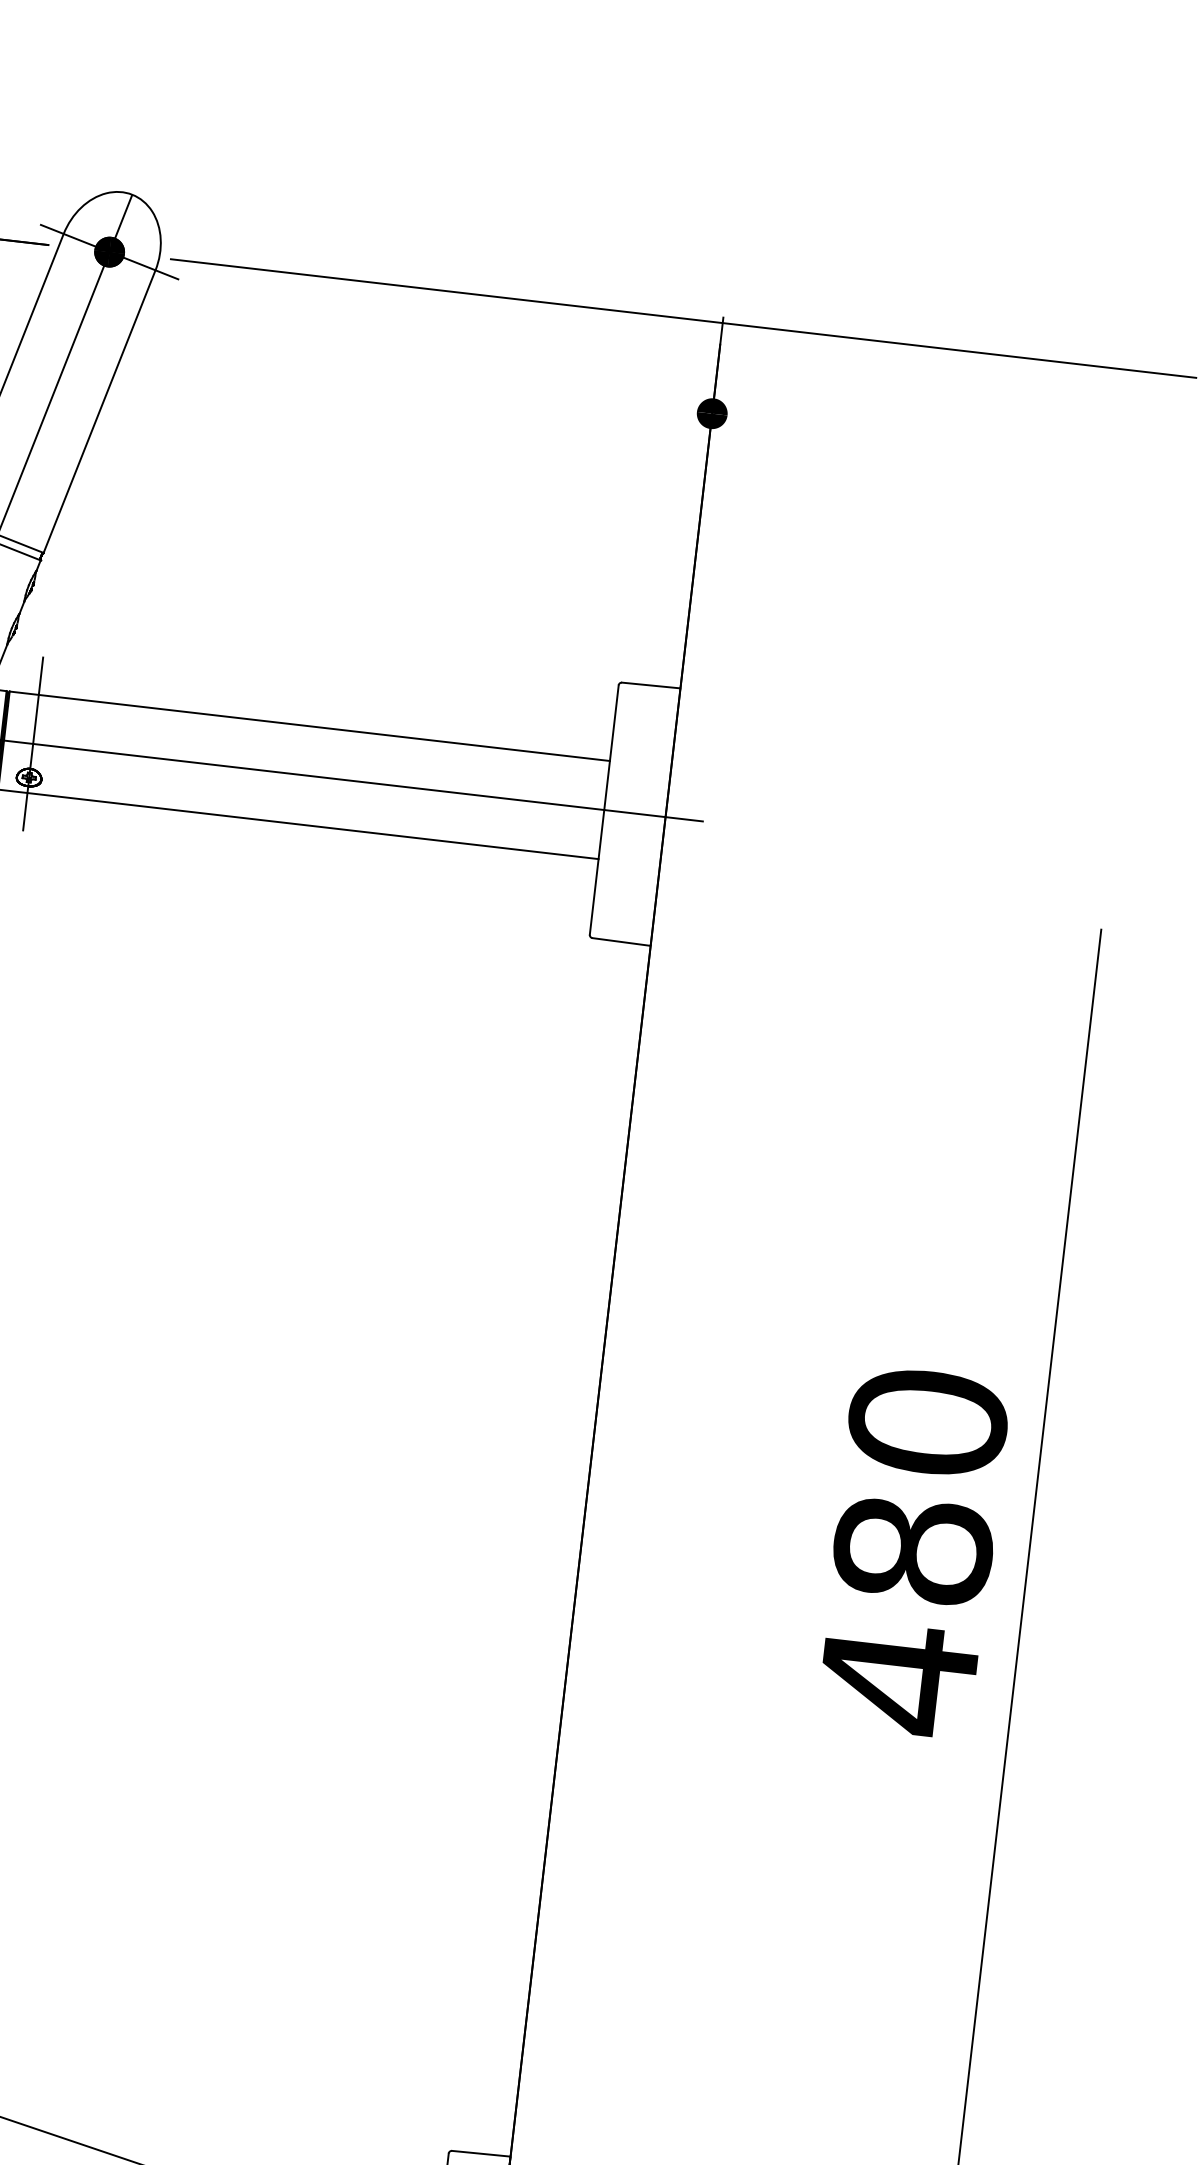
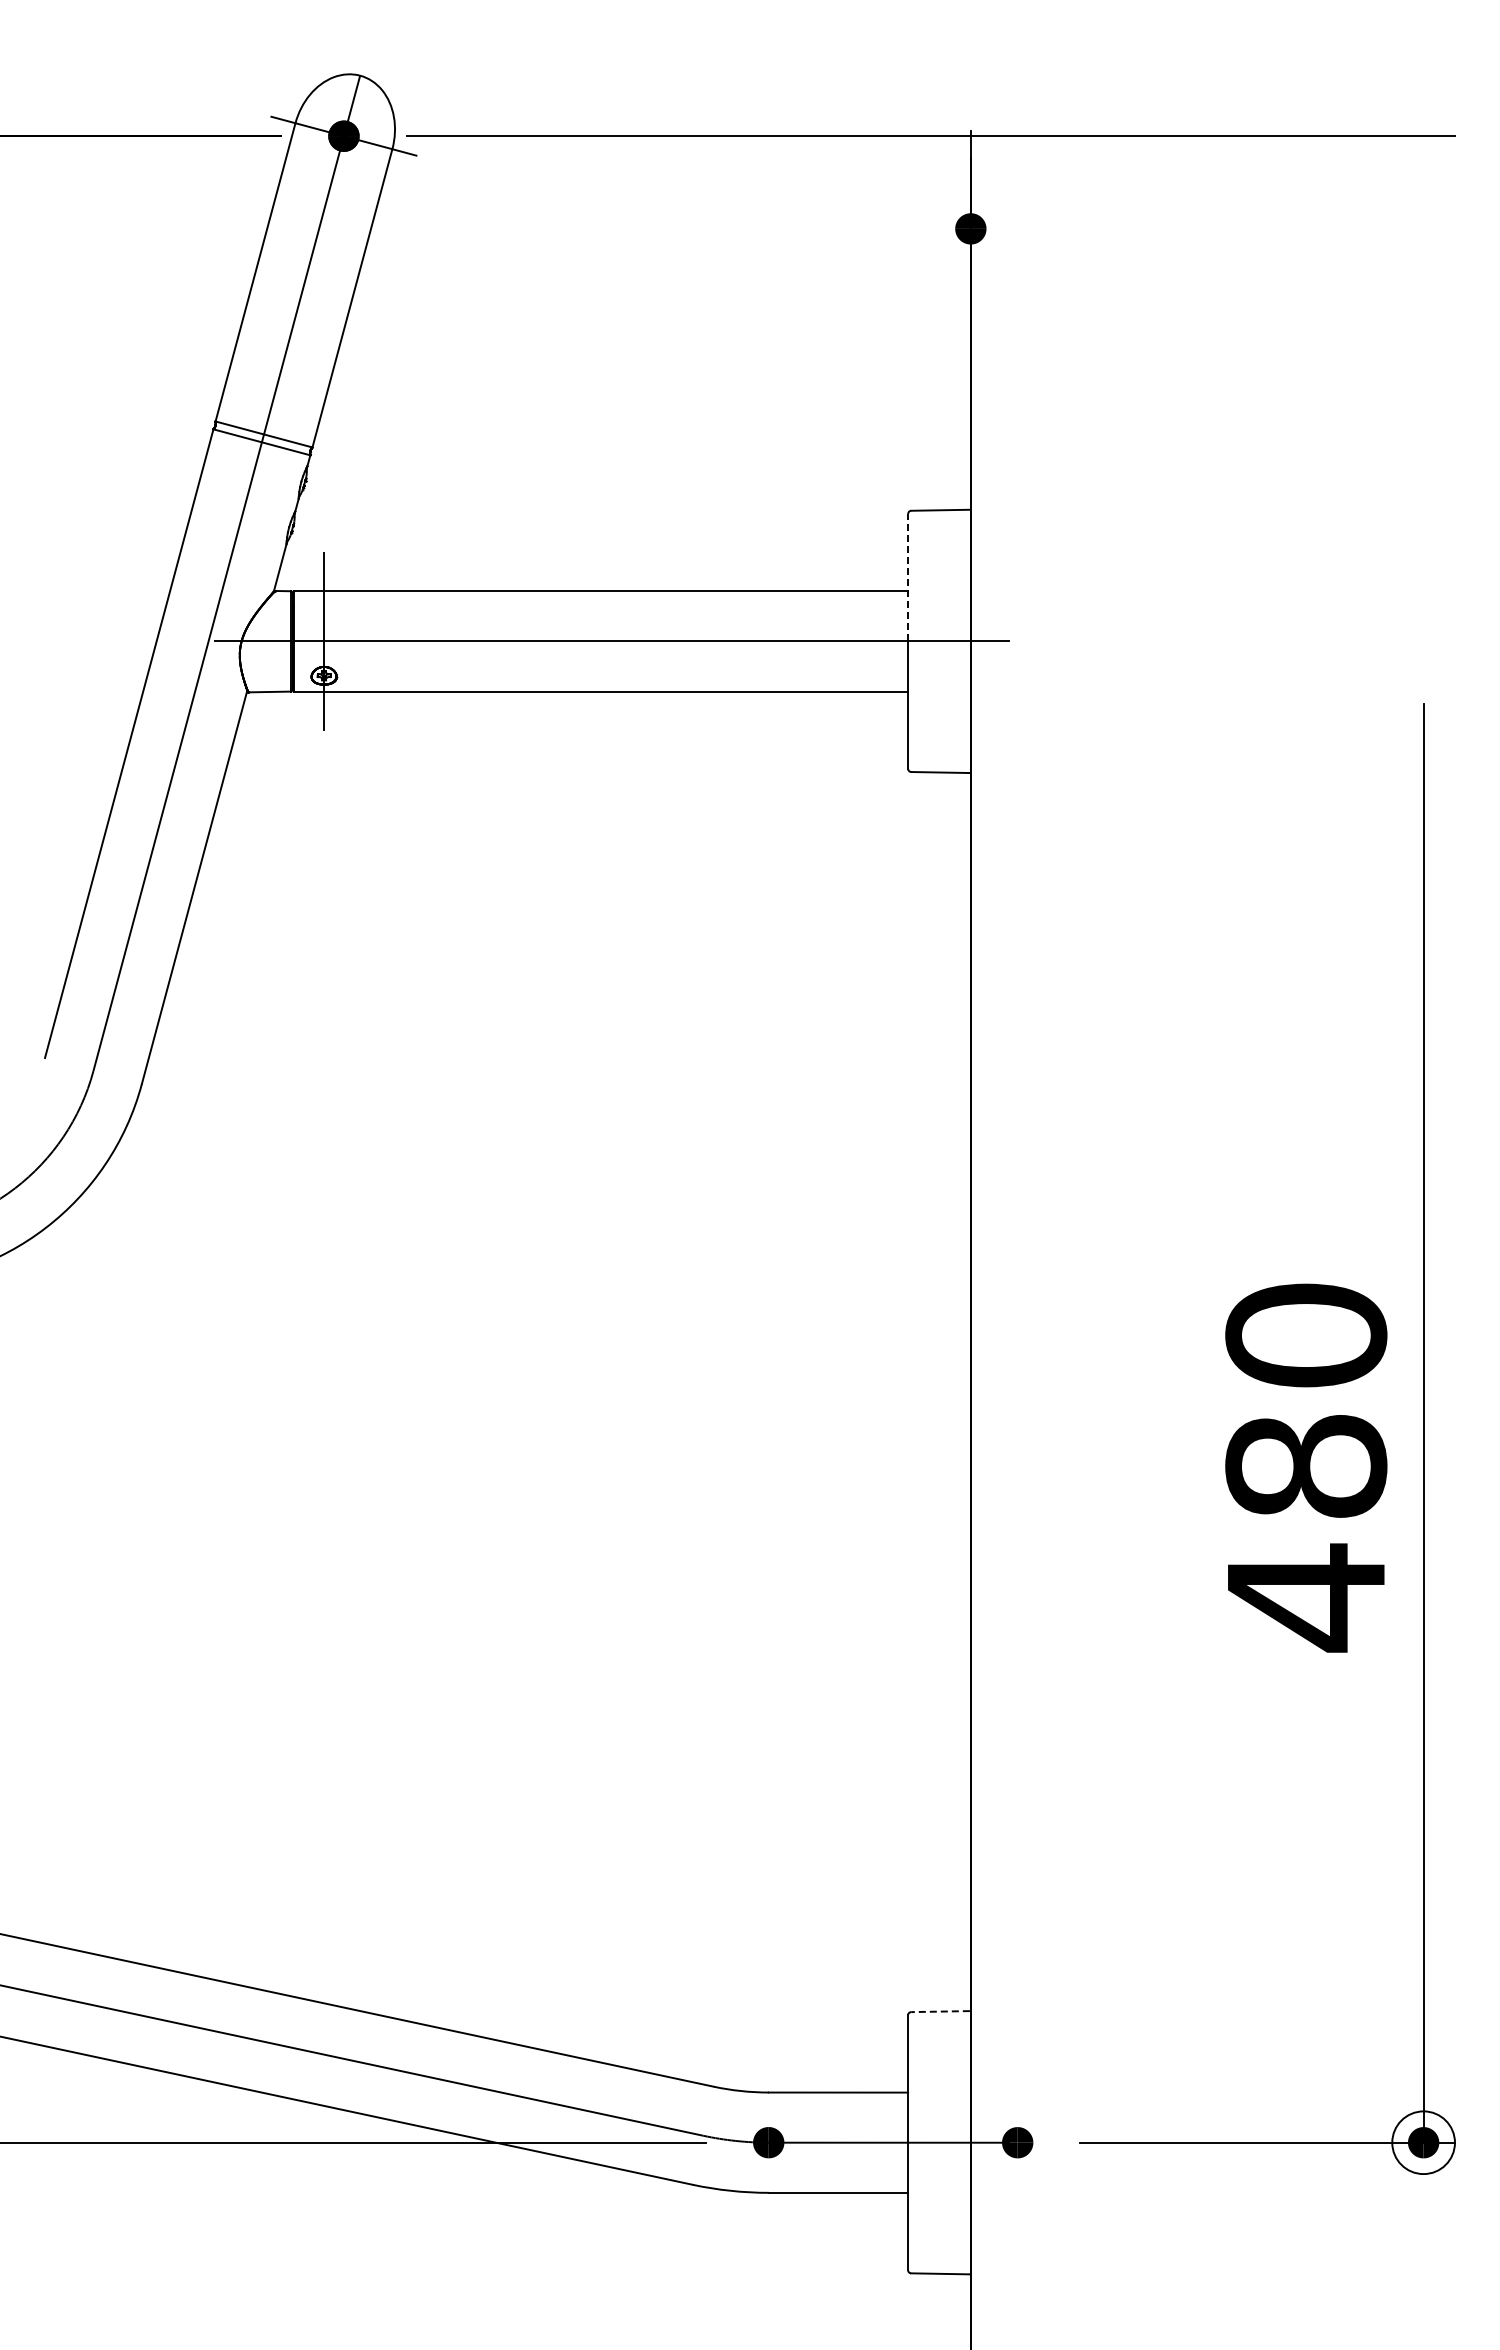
line: (611, 747) -> (908, 577), solid -> dashed
text: (913, 1551) -> (1306, 1467), moved
line: (480, 2153) -> (940, 2011), solid -> dashed

